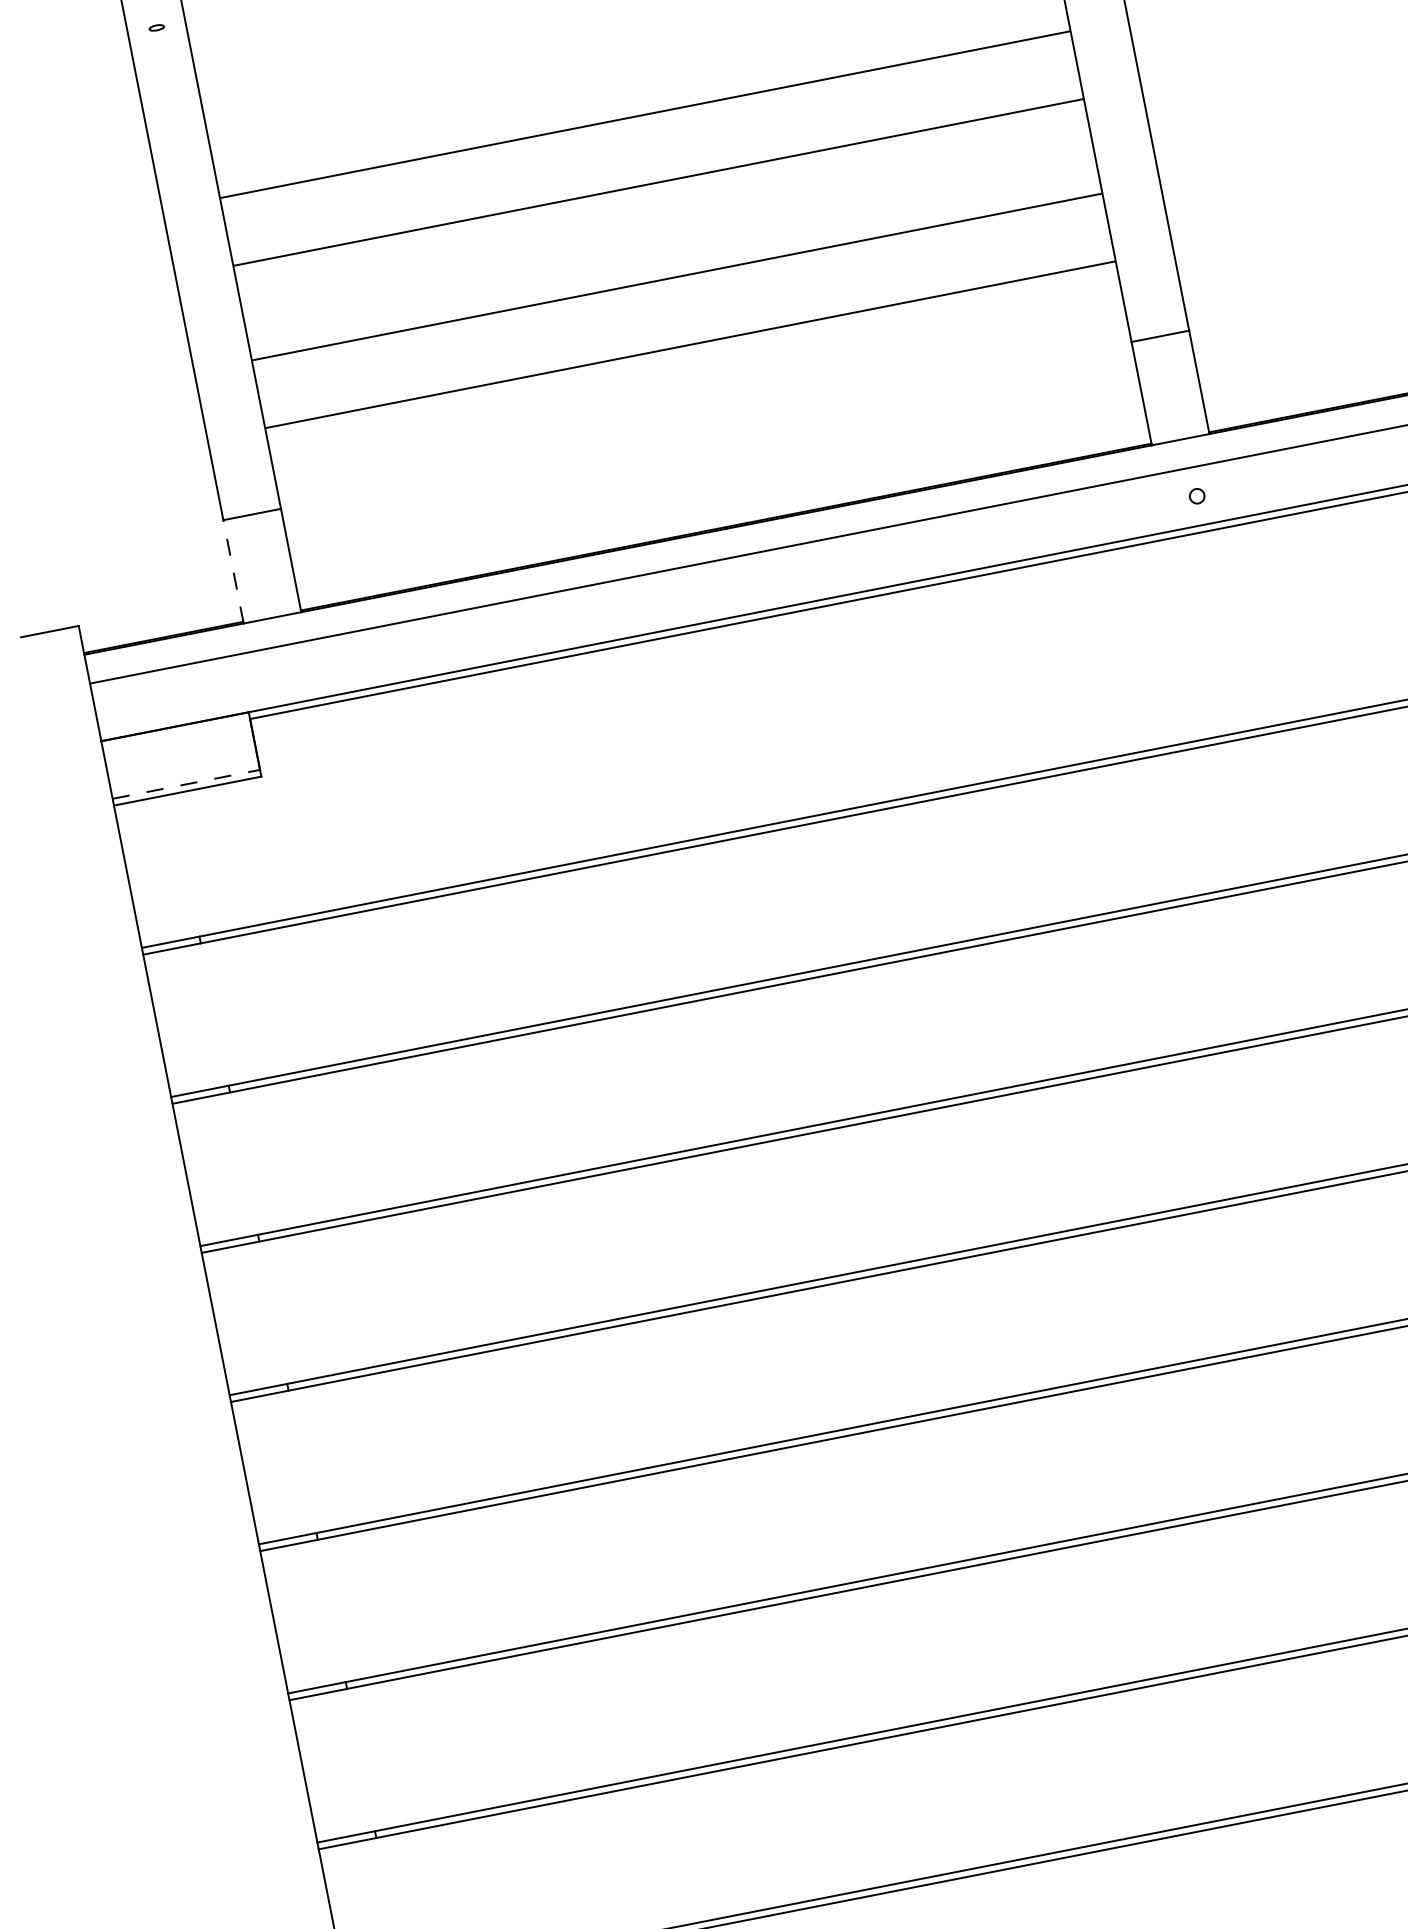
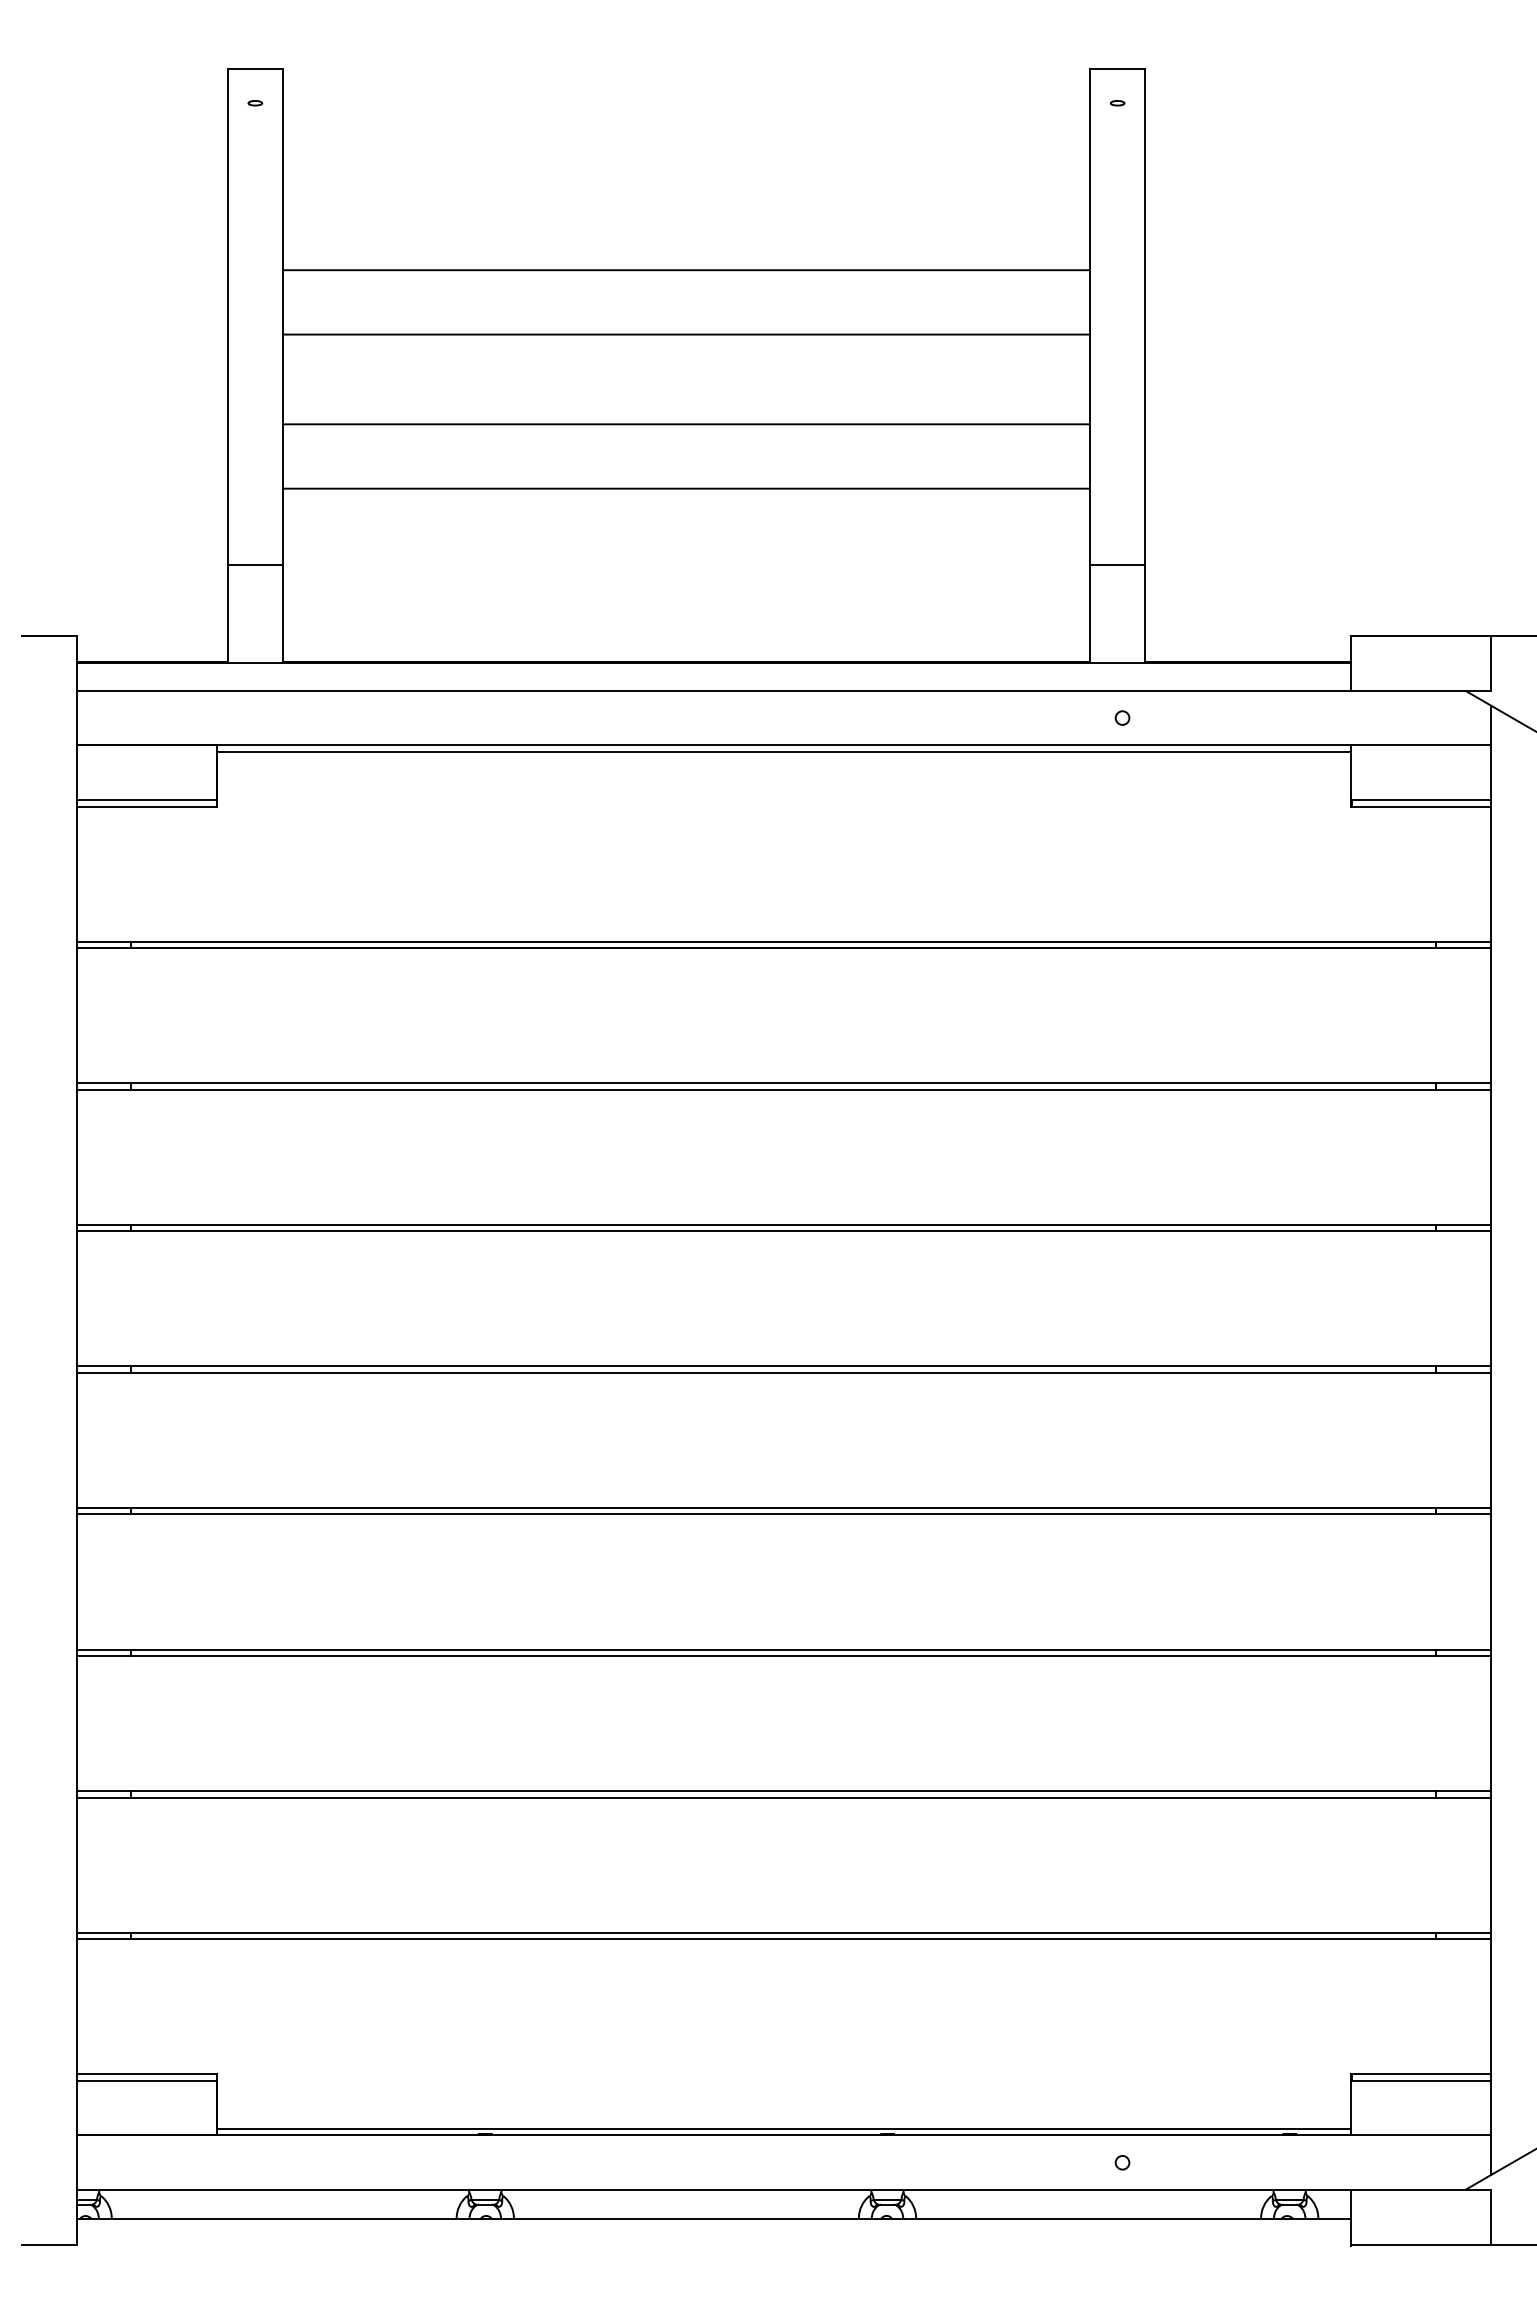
line: (232, 571) -> (227, 613), dashed -> solid
line: (186, 784) -> (146, 800), dashed -> solid

